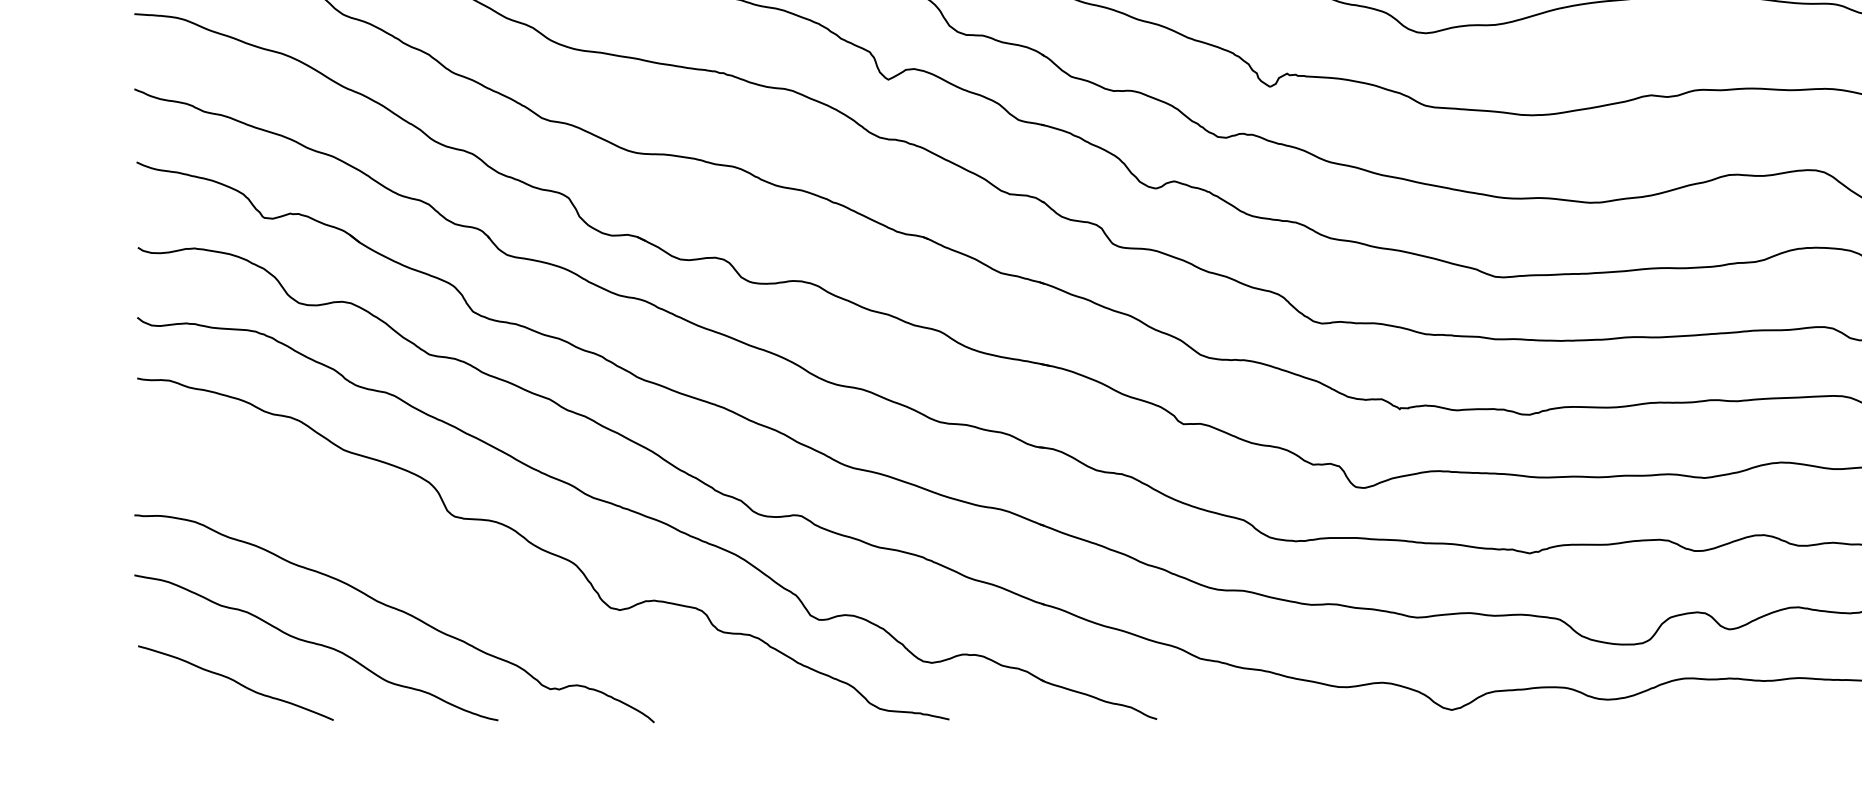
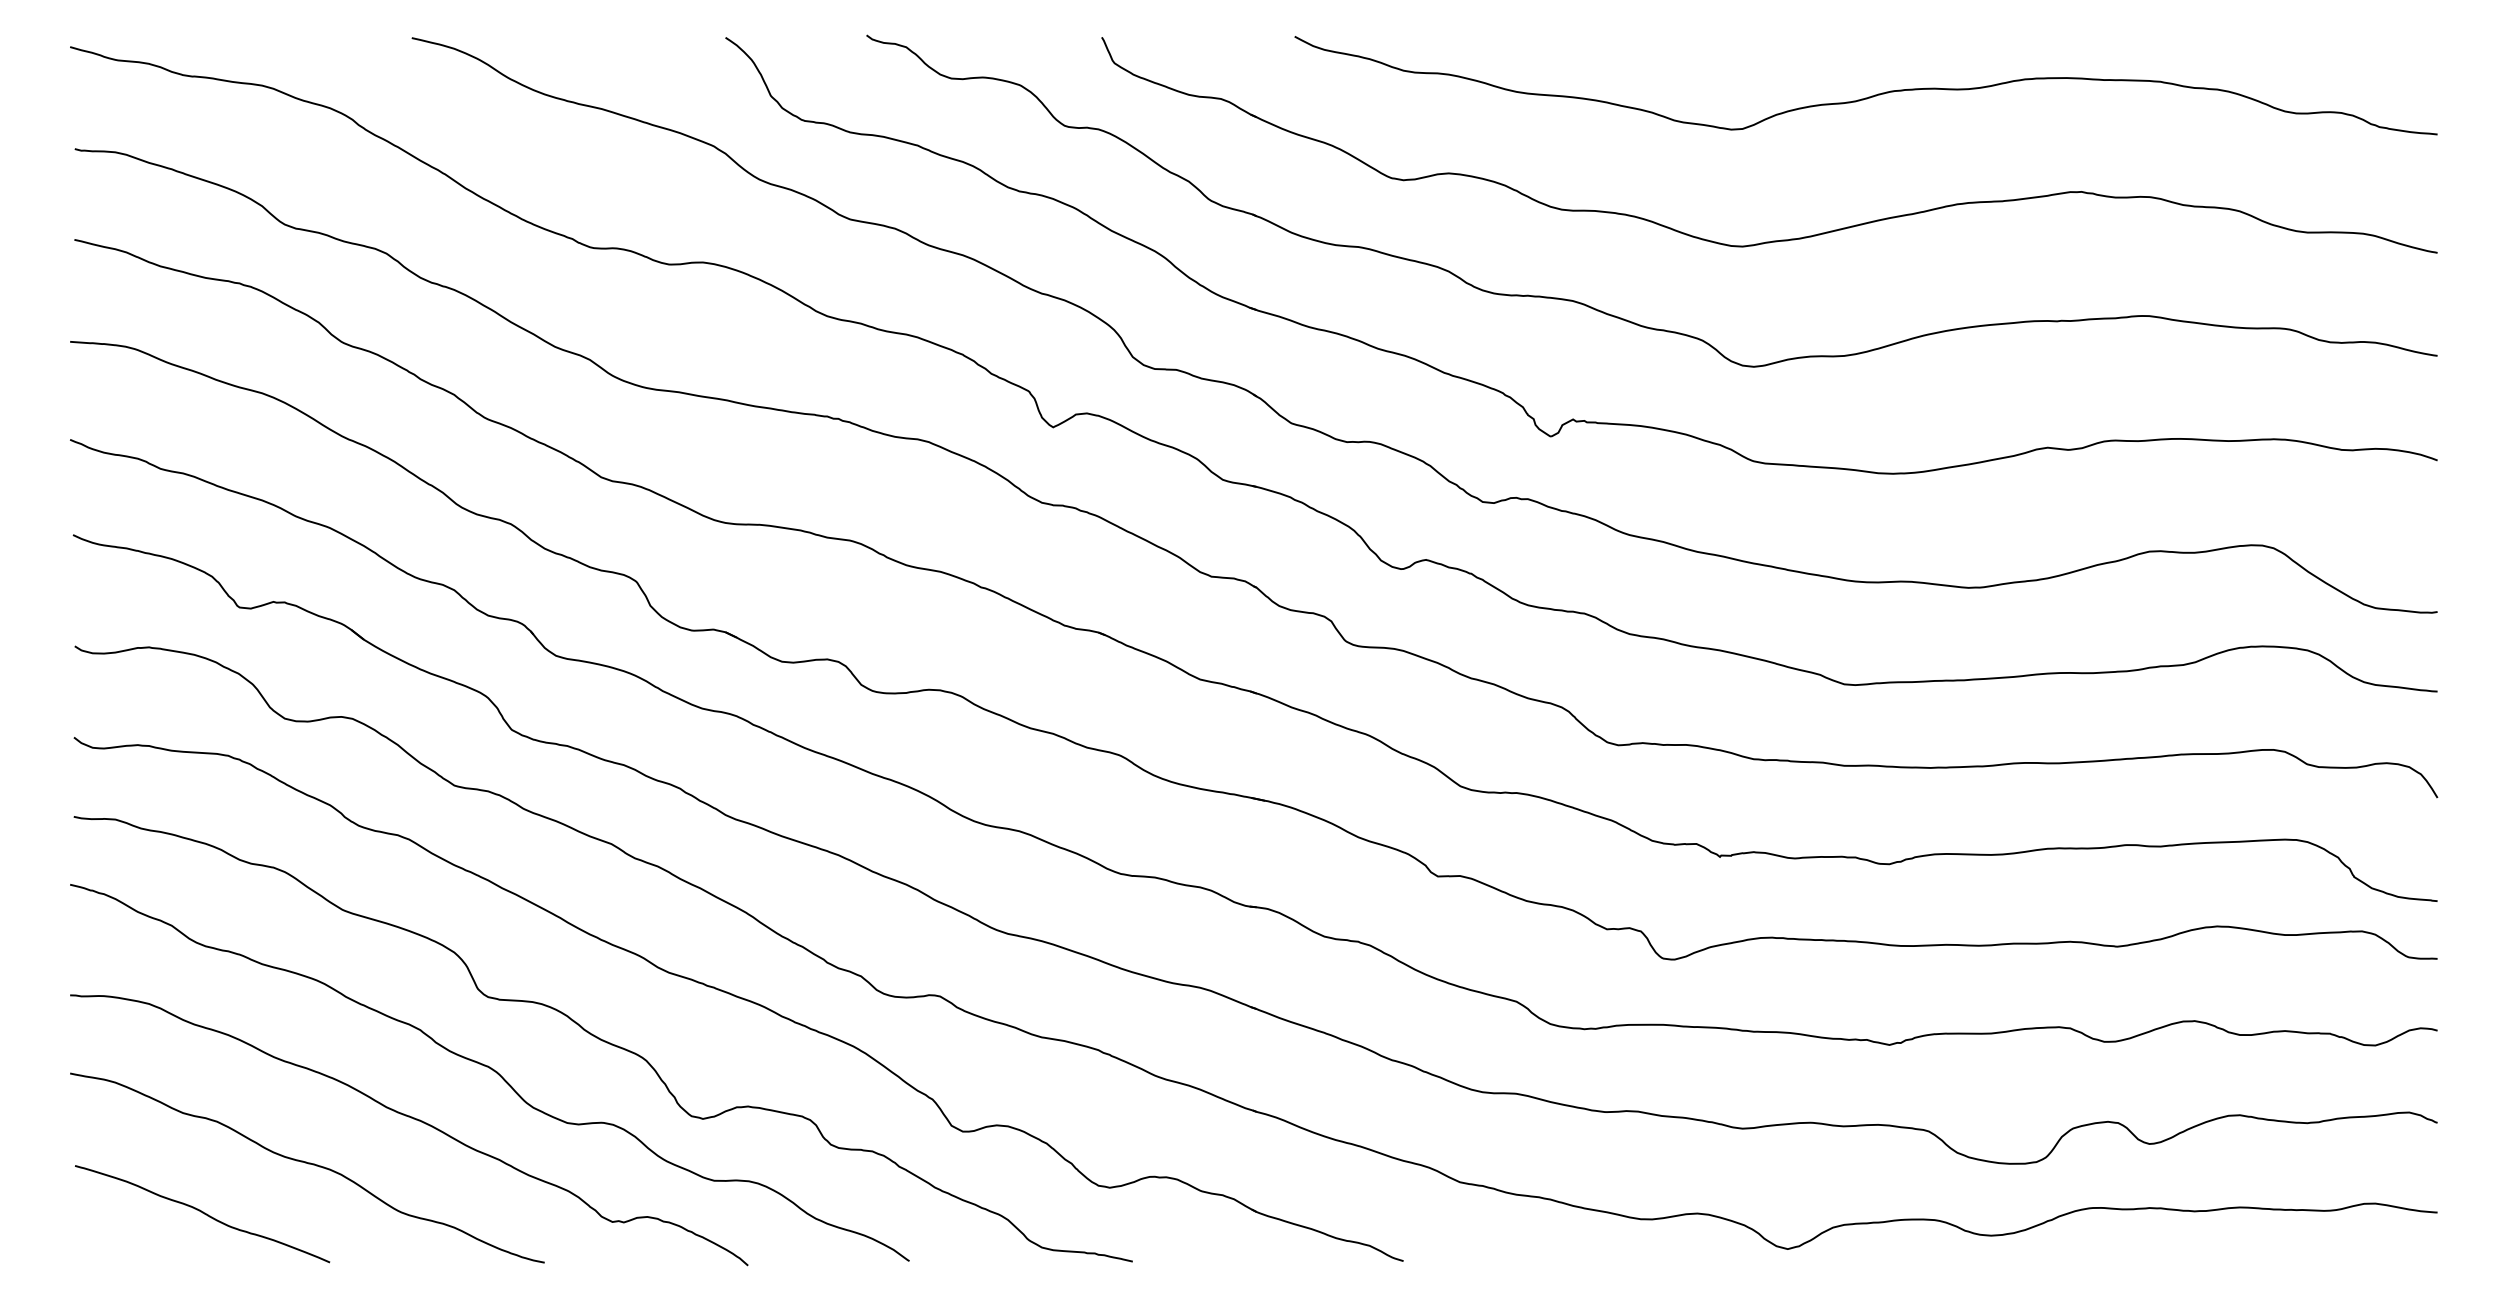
curve: (456, 572) -> (490, 1069), added

